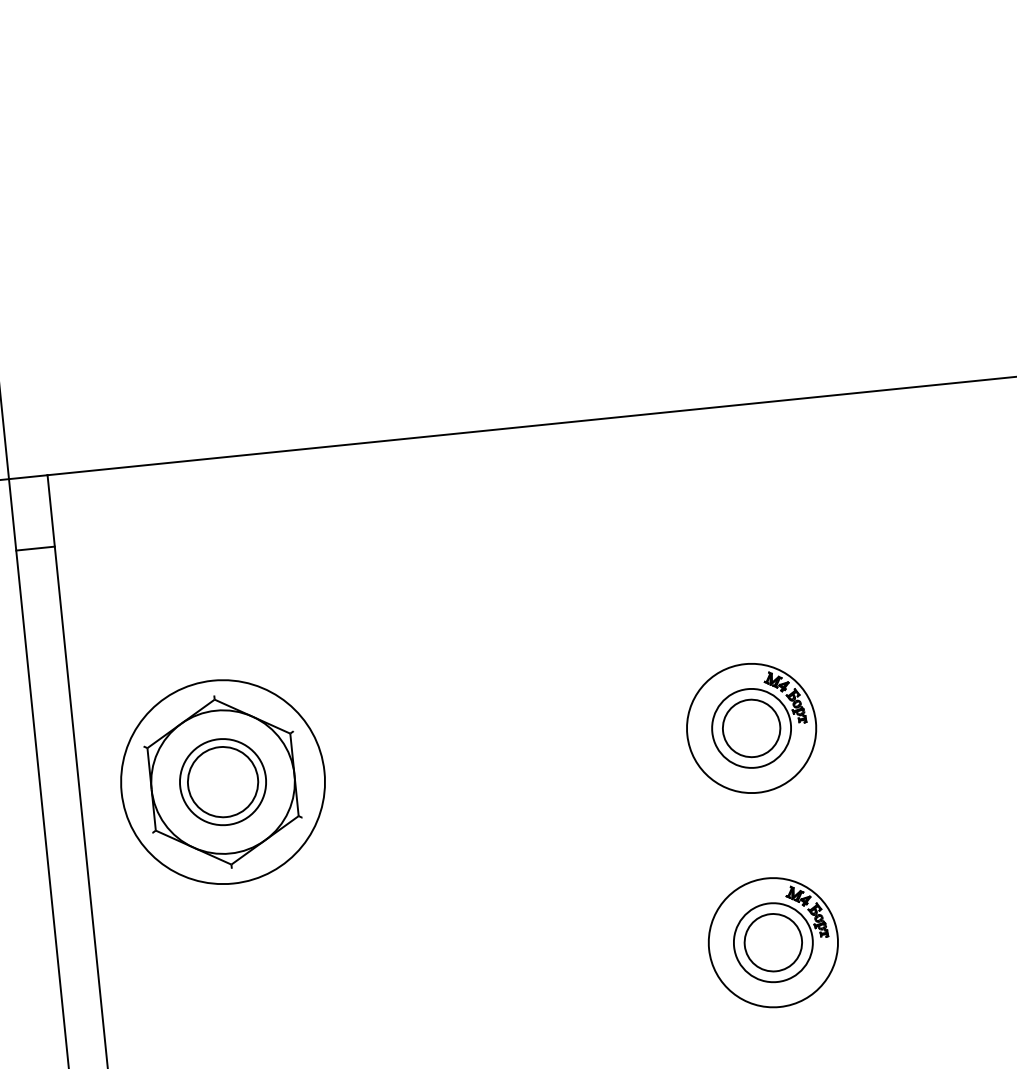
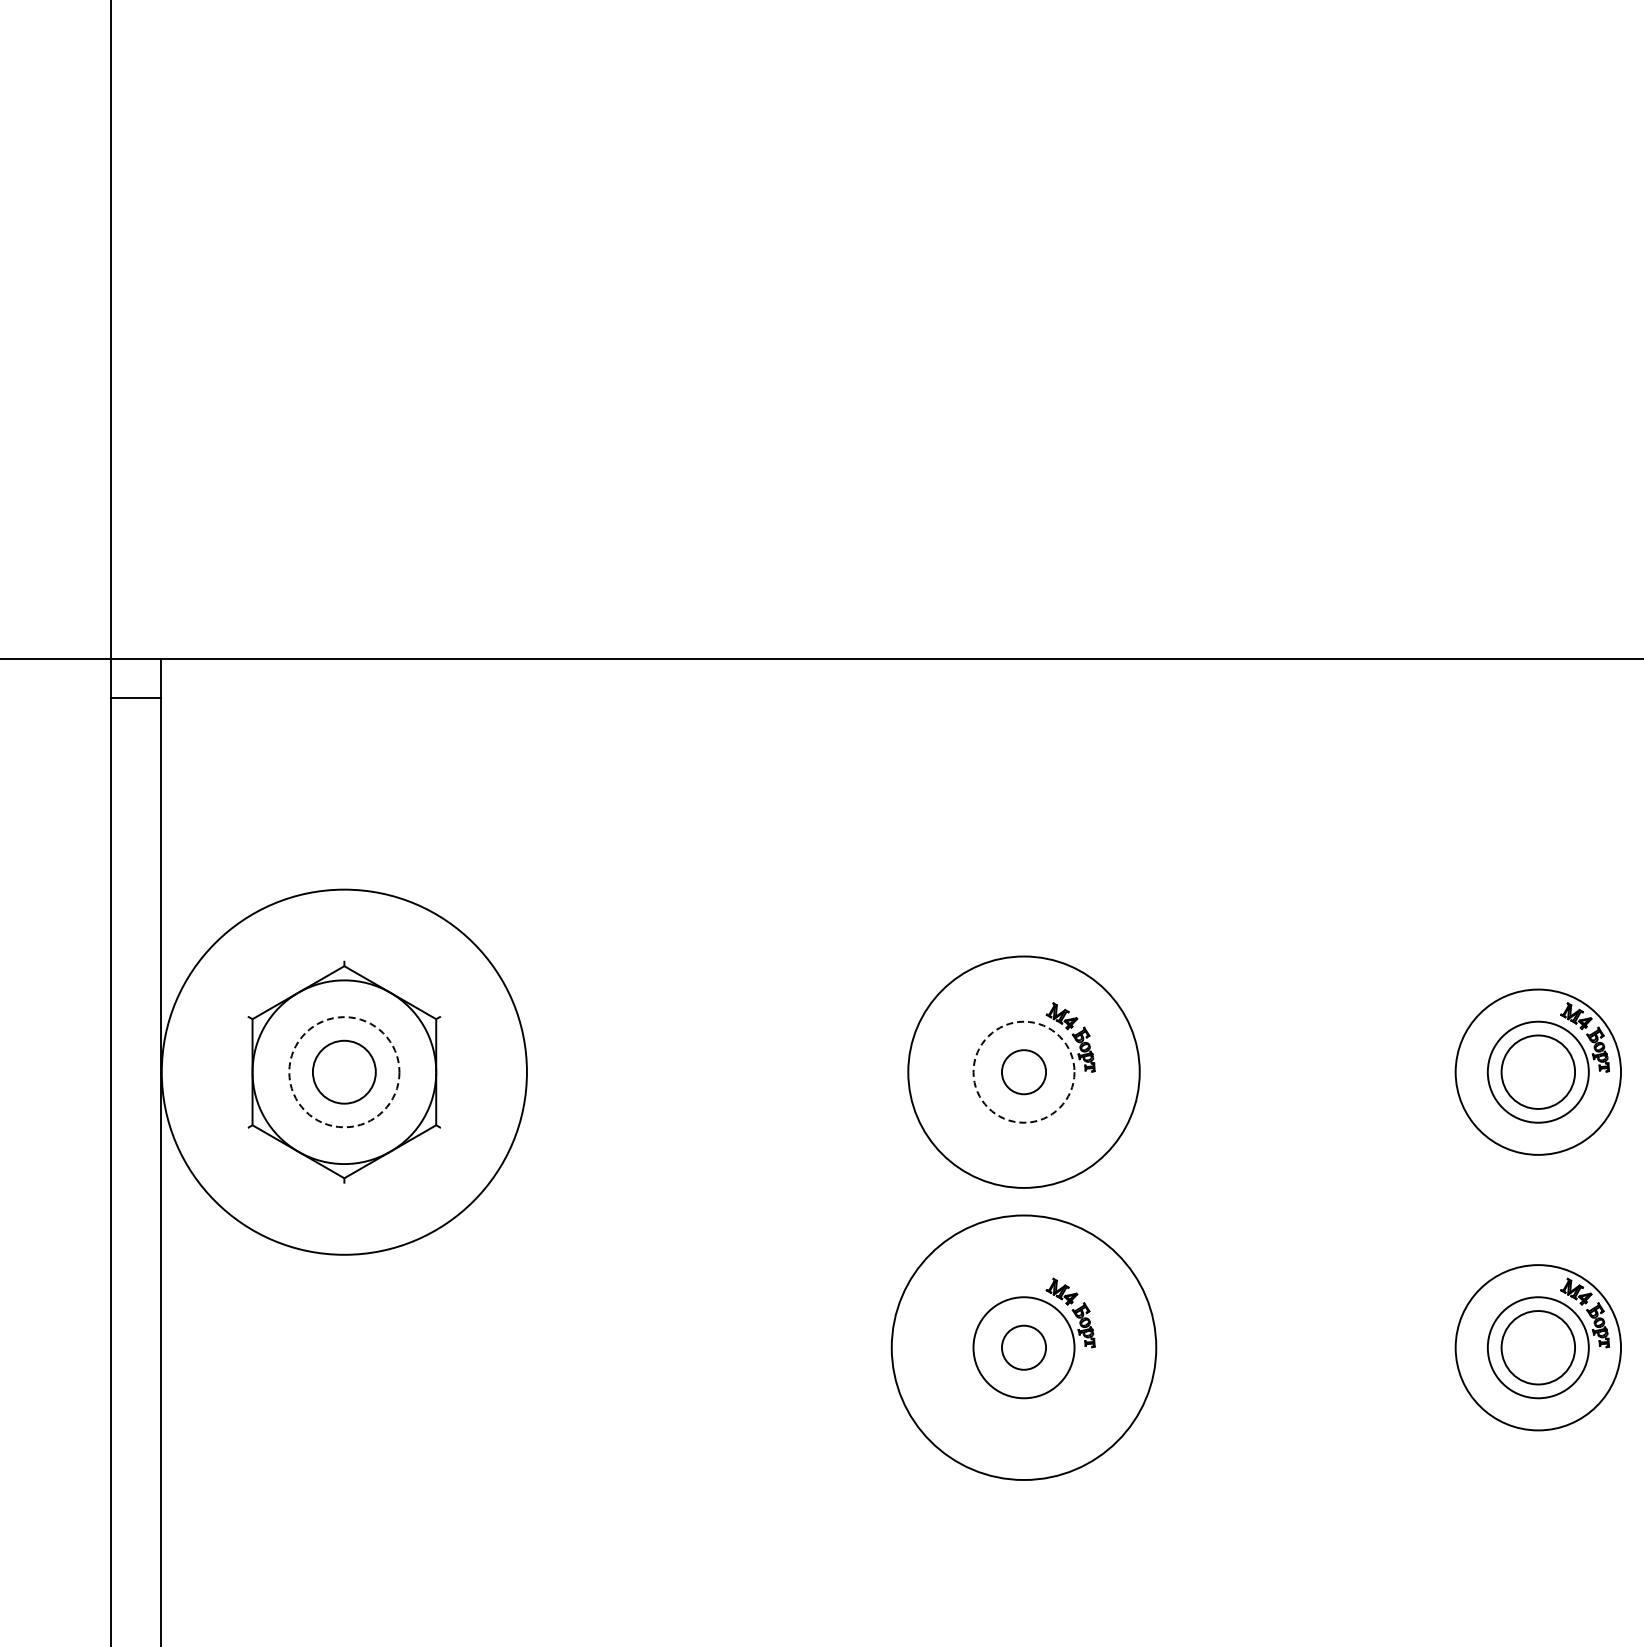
line: (35, 548) -> (135, 697), moved
circle: (751, 727) -> (1023, 1071), size x0.6
circle: (751, 727) -> (1023, 1071), size x1.4
circle: (751, 727) -> (1023, 1071), solid -> dashed
circle: (222, 781) -> (343, 1071), size x1.4
circle: (223, 782) -> (344, 1072), size x0.7
circle: (223, 782) -> (344, 1072), solid -> dashed
circle: (772, 942) -> (1023, 1347), size x0.6
circle: (772, 942) -> (1023, 1347), size x1.6

